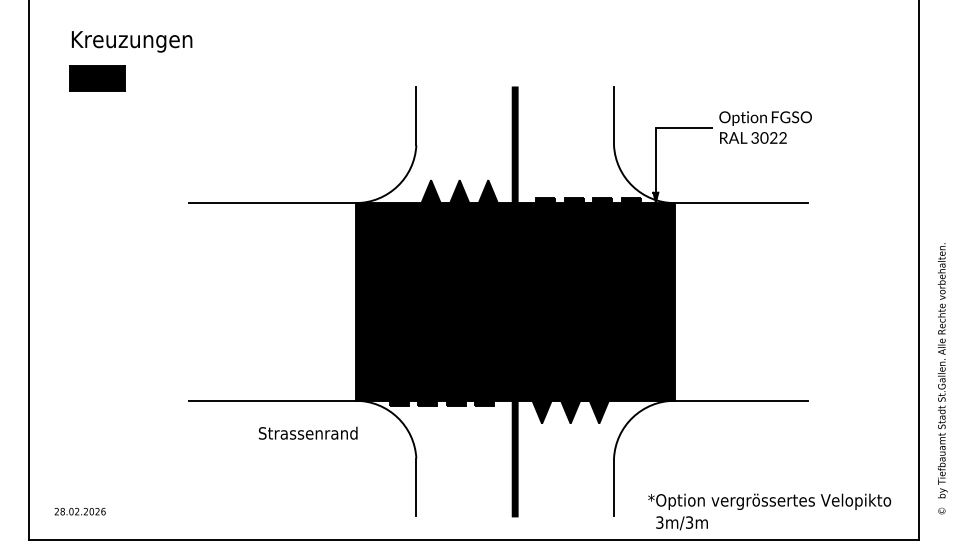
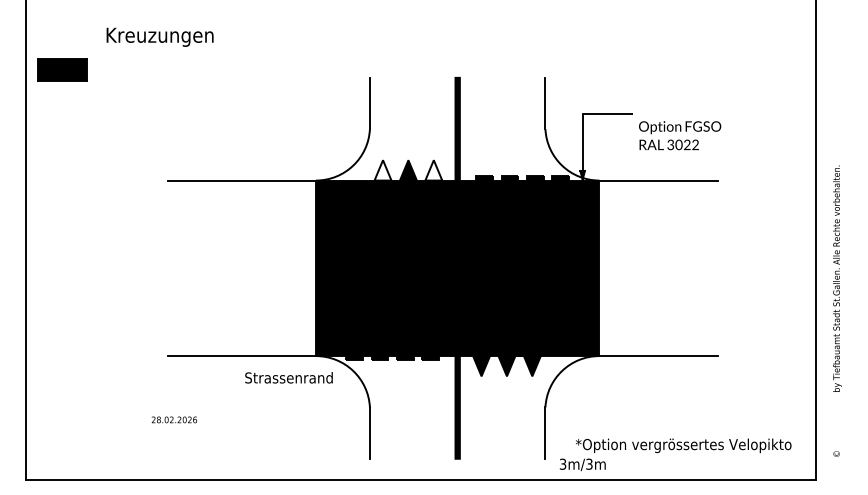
text: (131, 41) -> (159, 37), moved
part: (97, 78) -> (62, 69), moved
text: (765, 127) -> (679, 135), moved
fill: (430, 191) -> (382, 170), removed
fill: (487, 191) -> (433, 170), removed
text: (942, 370) -> (837, 278), moved
text: (307, 432) -> (288, 377), moved
text: (79, 511) -> (173, 419), moved
text: (681, 523) -> (582, 465), moved

